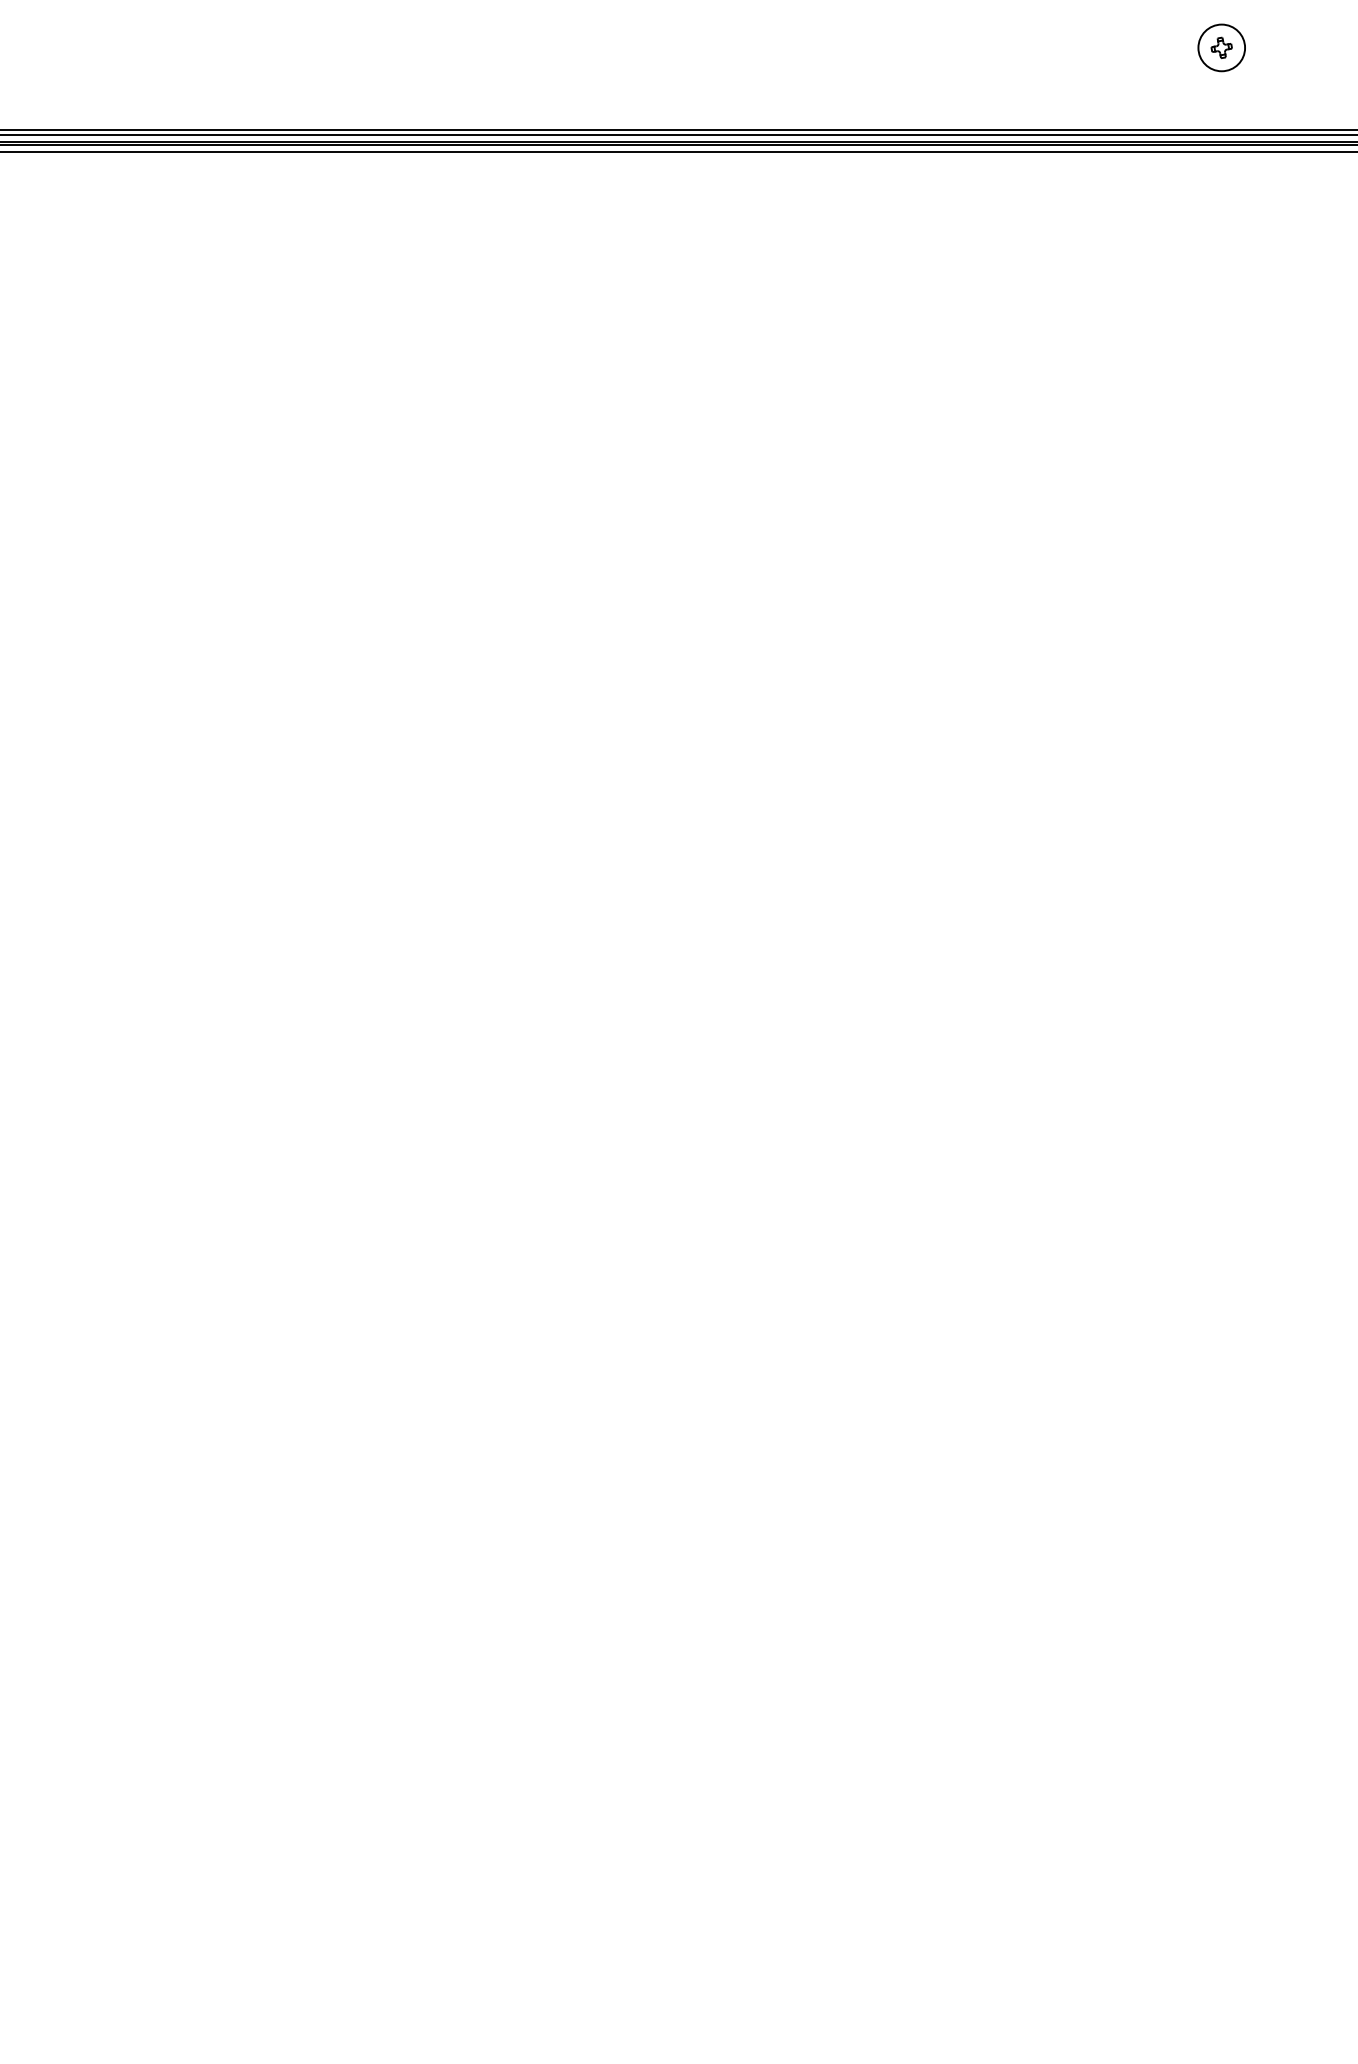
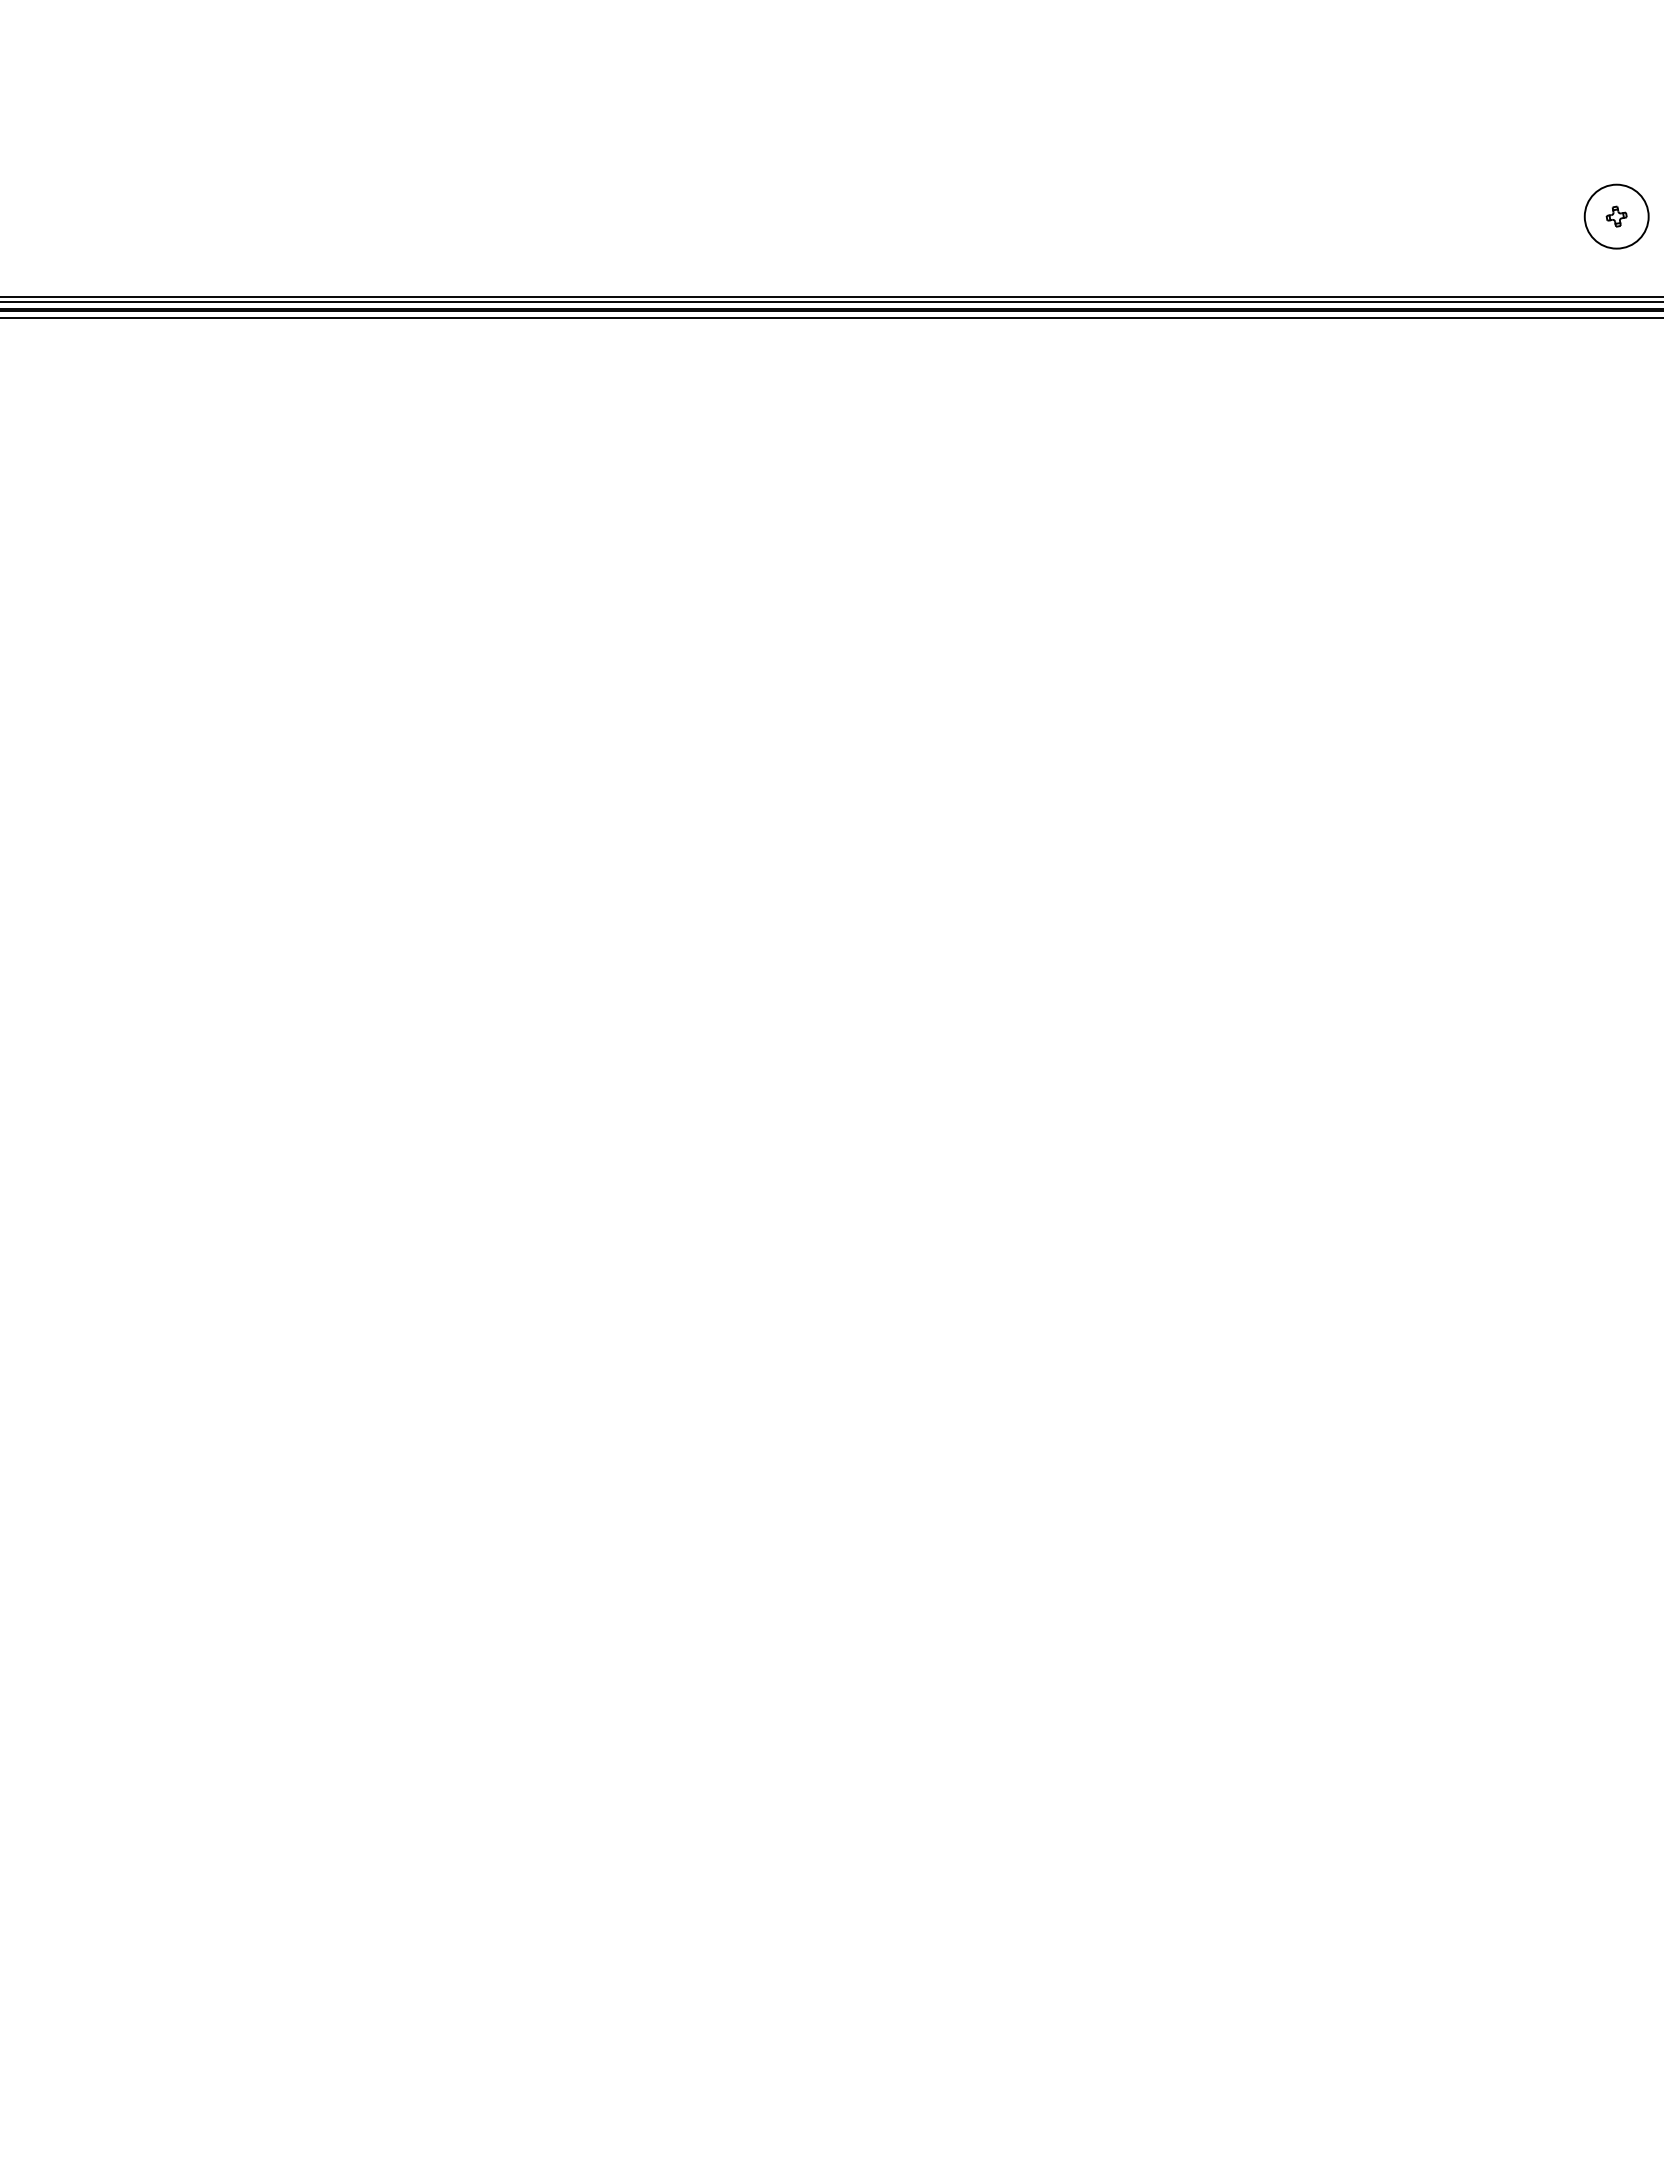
circle: (1221, 47) -> (1616, 216), size x1.4

